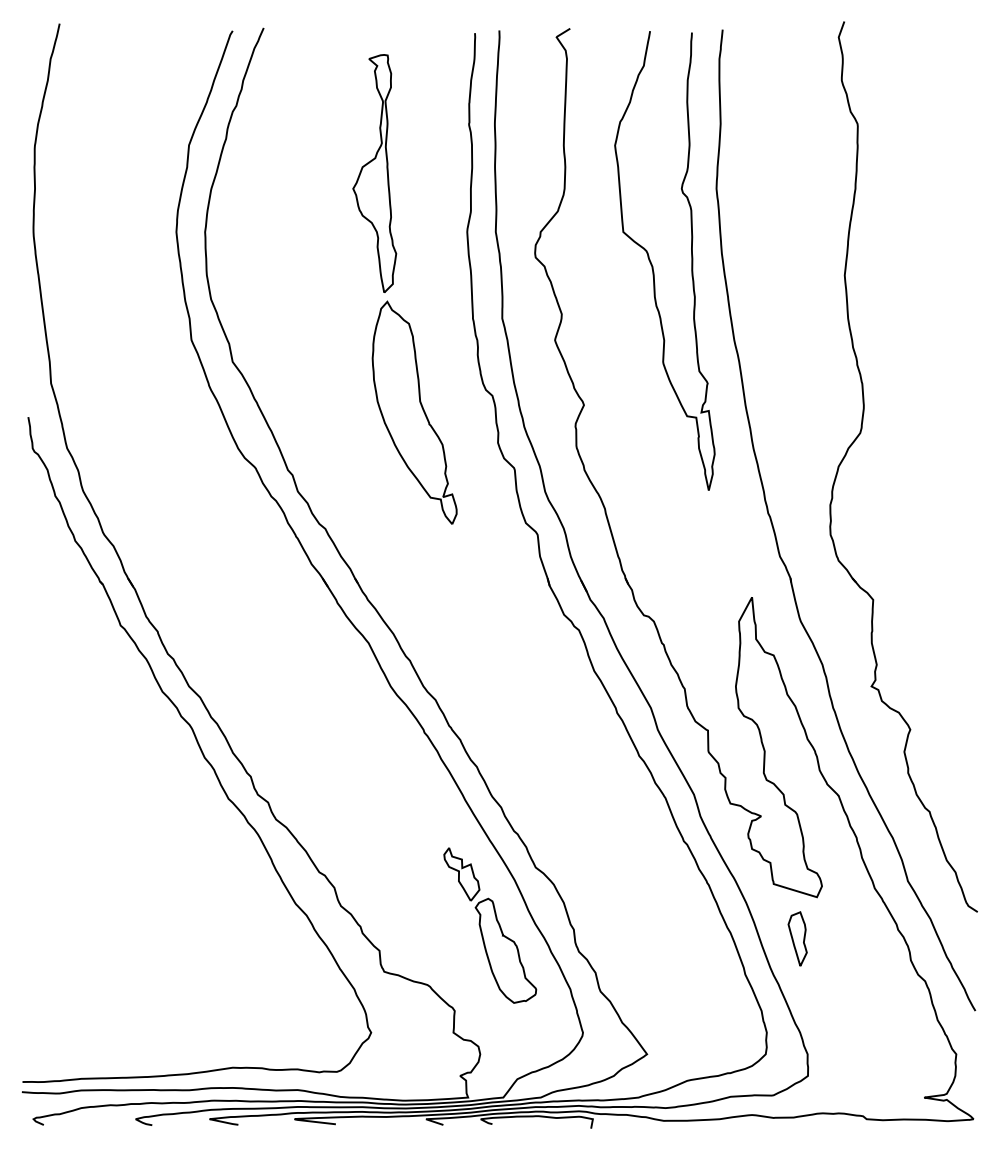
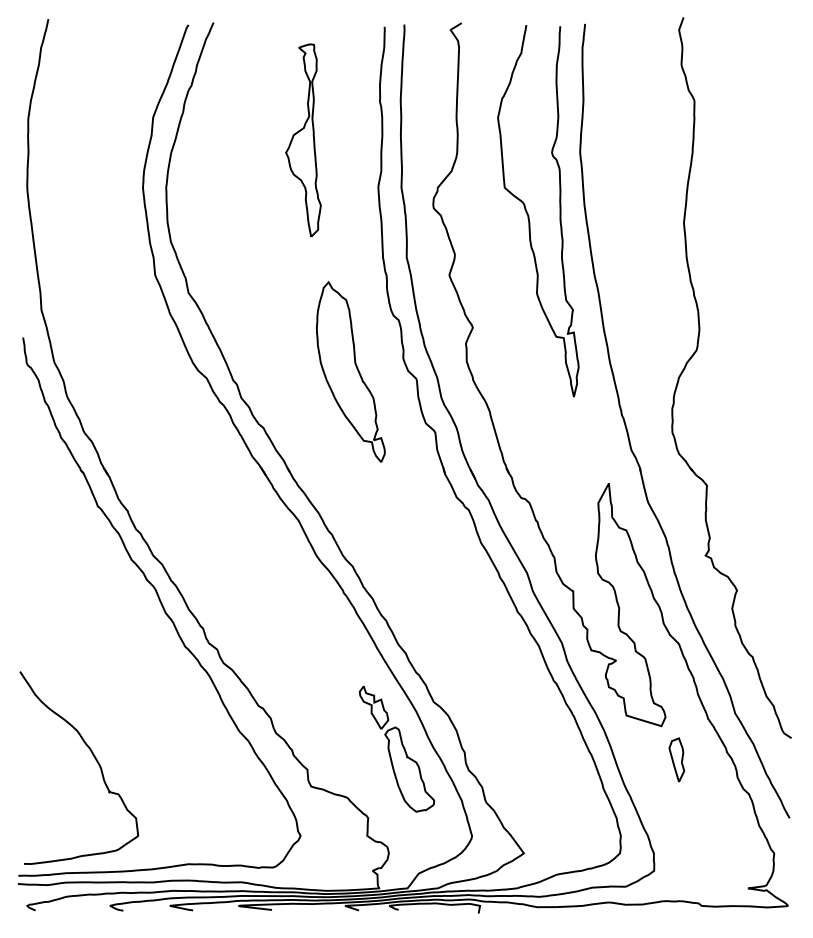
part: (414, 412) -> (350, 371), moved
part: (797, 938) -> (676, 759), moved
curve: (117, 939) -> (95, 760), added

